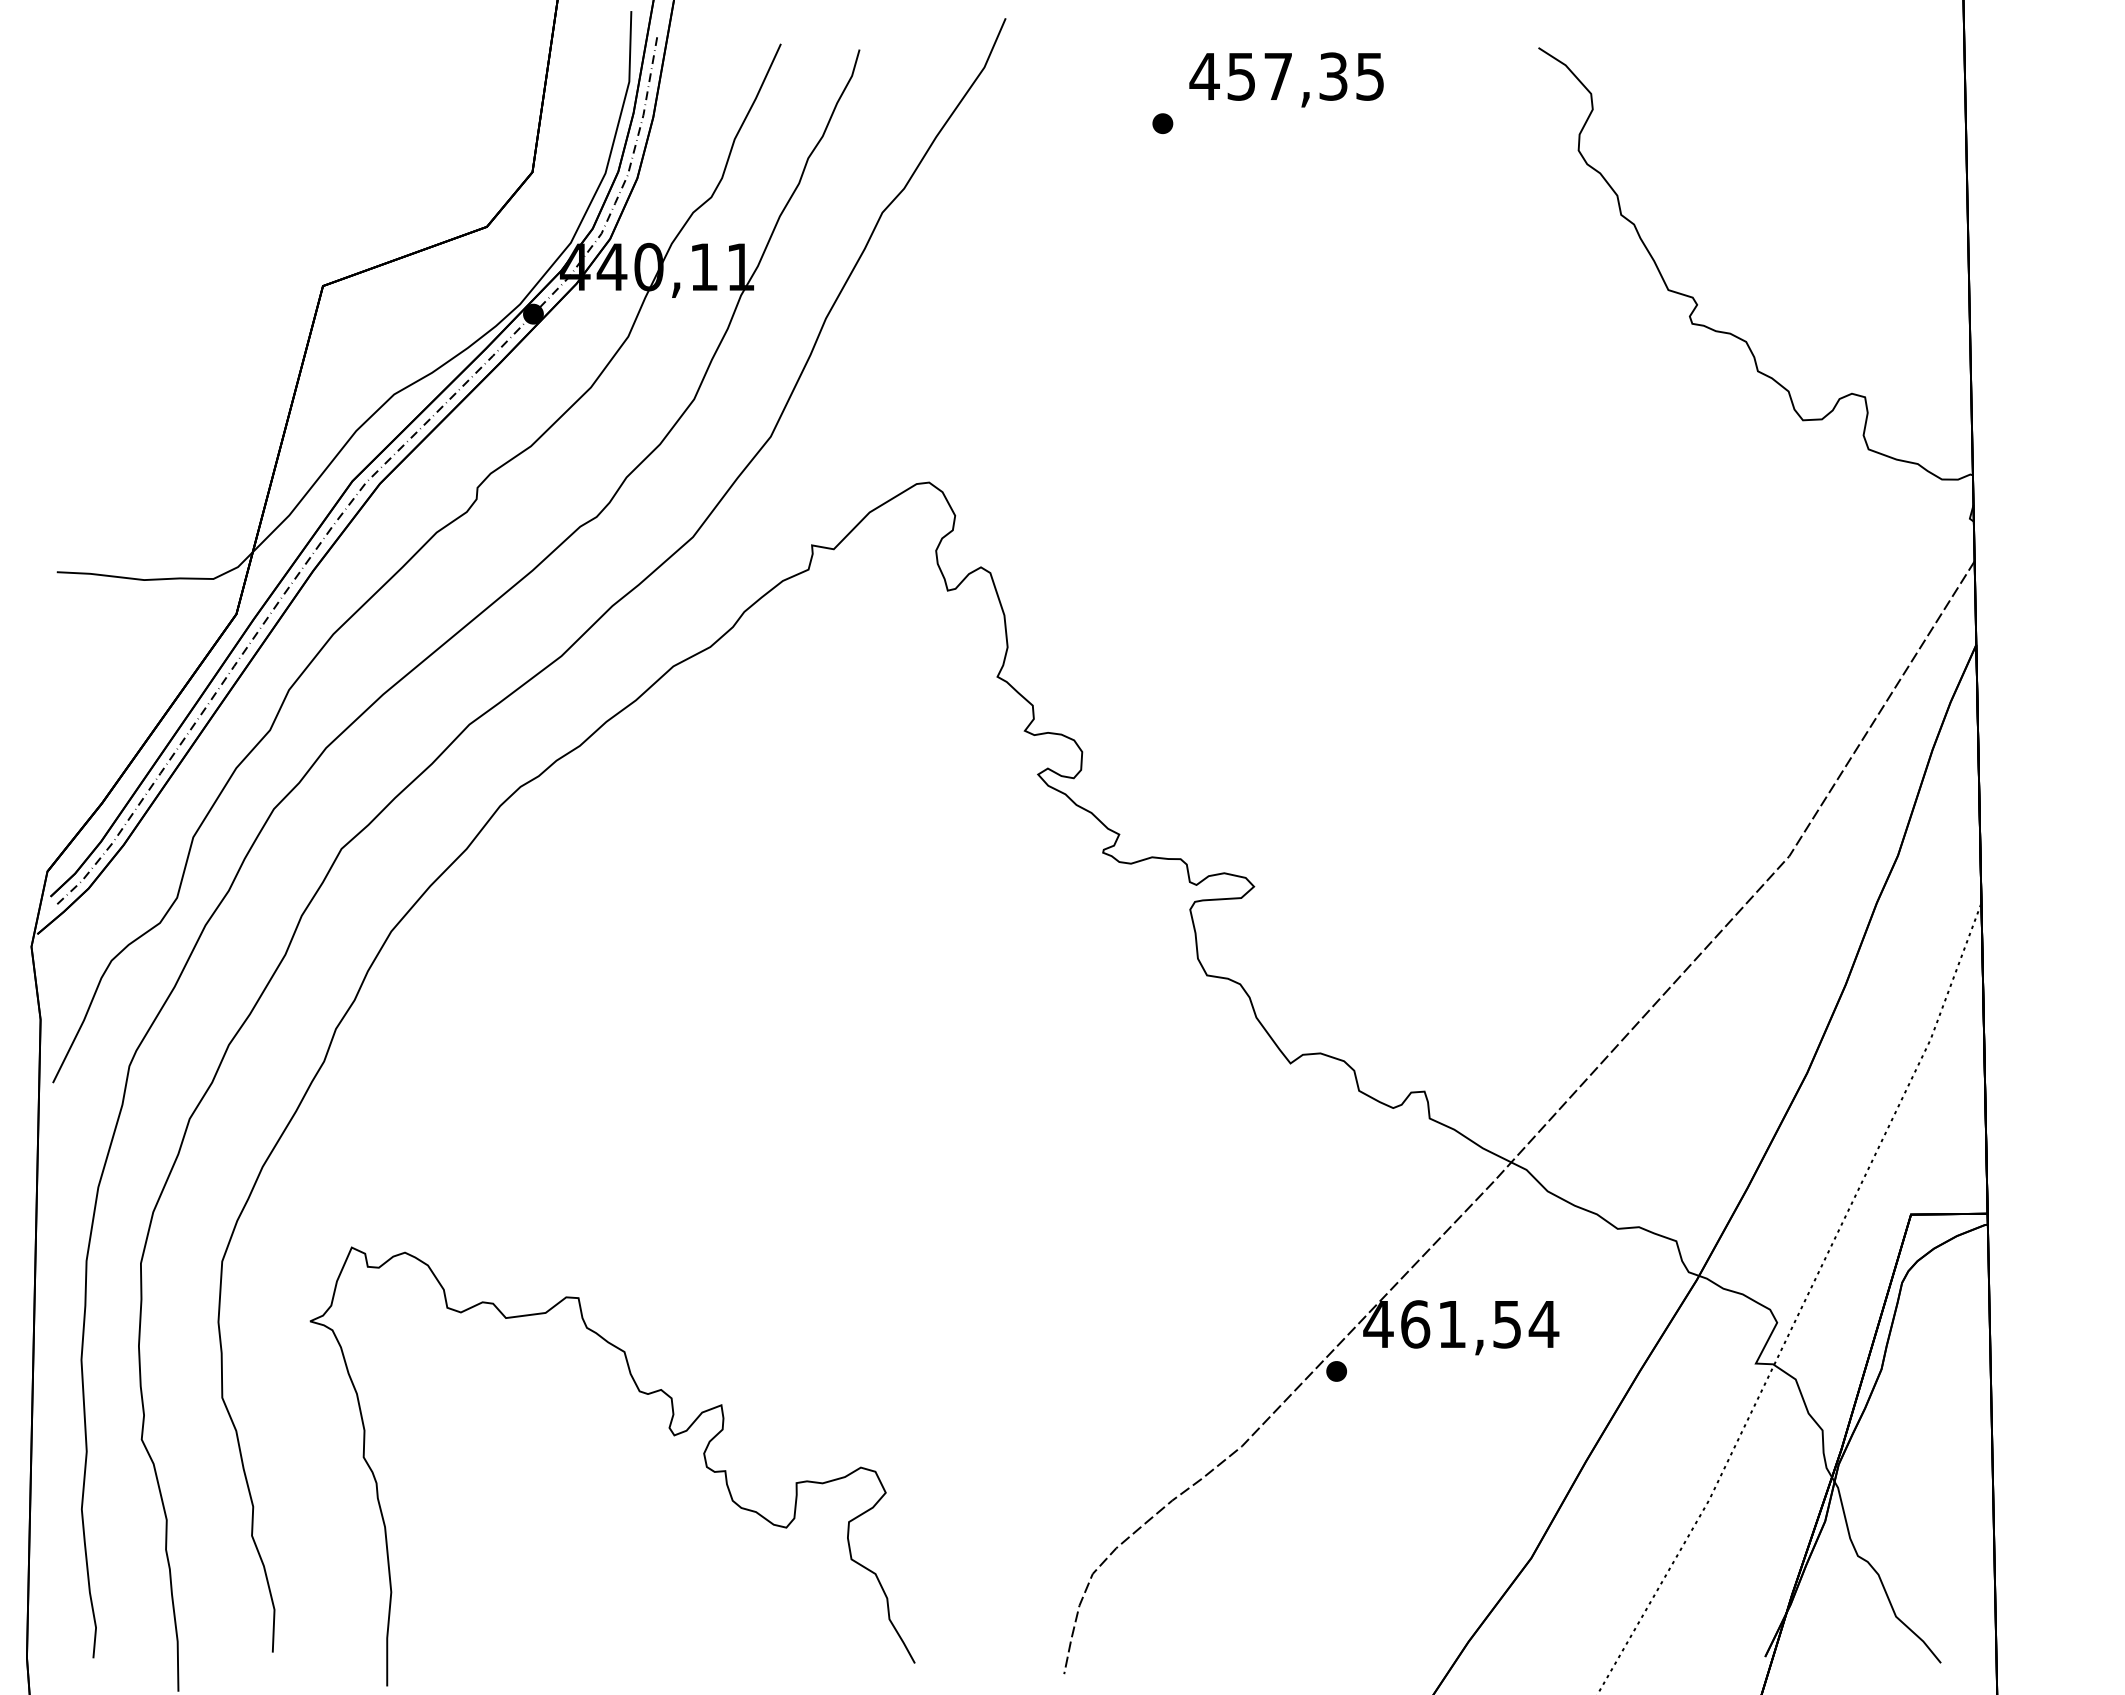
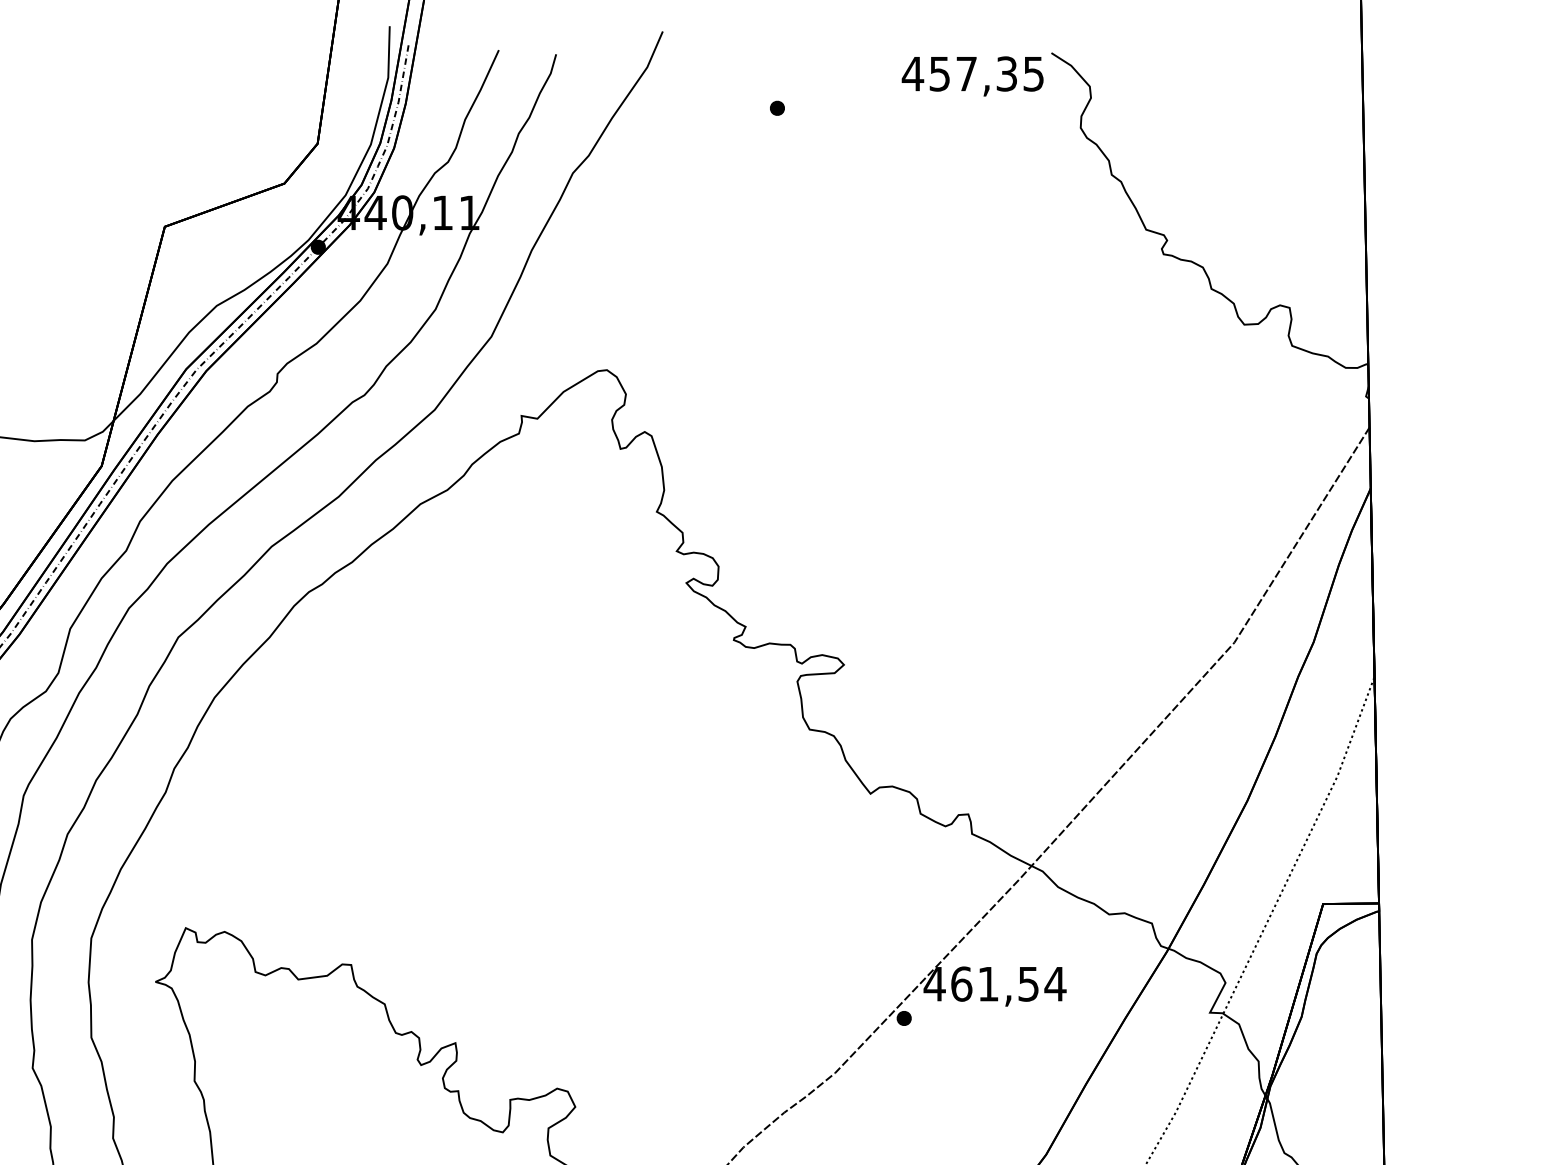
text: (1286, 79) -> (972, 76), moved

